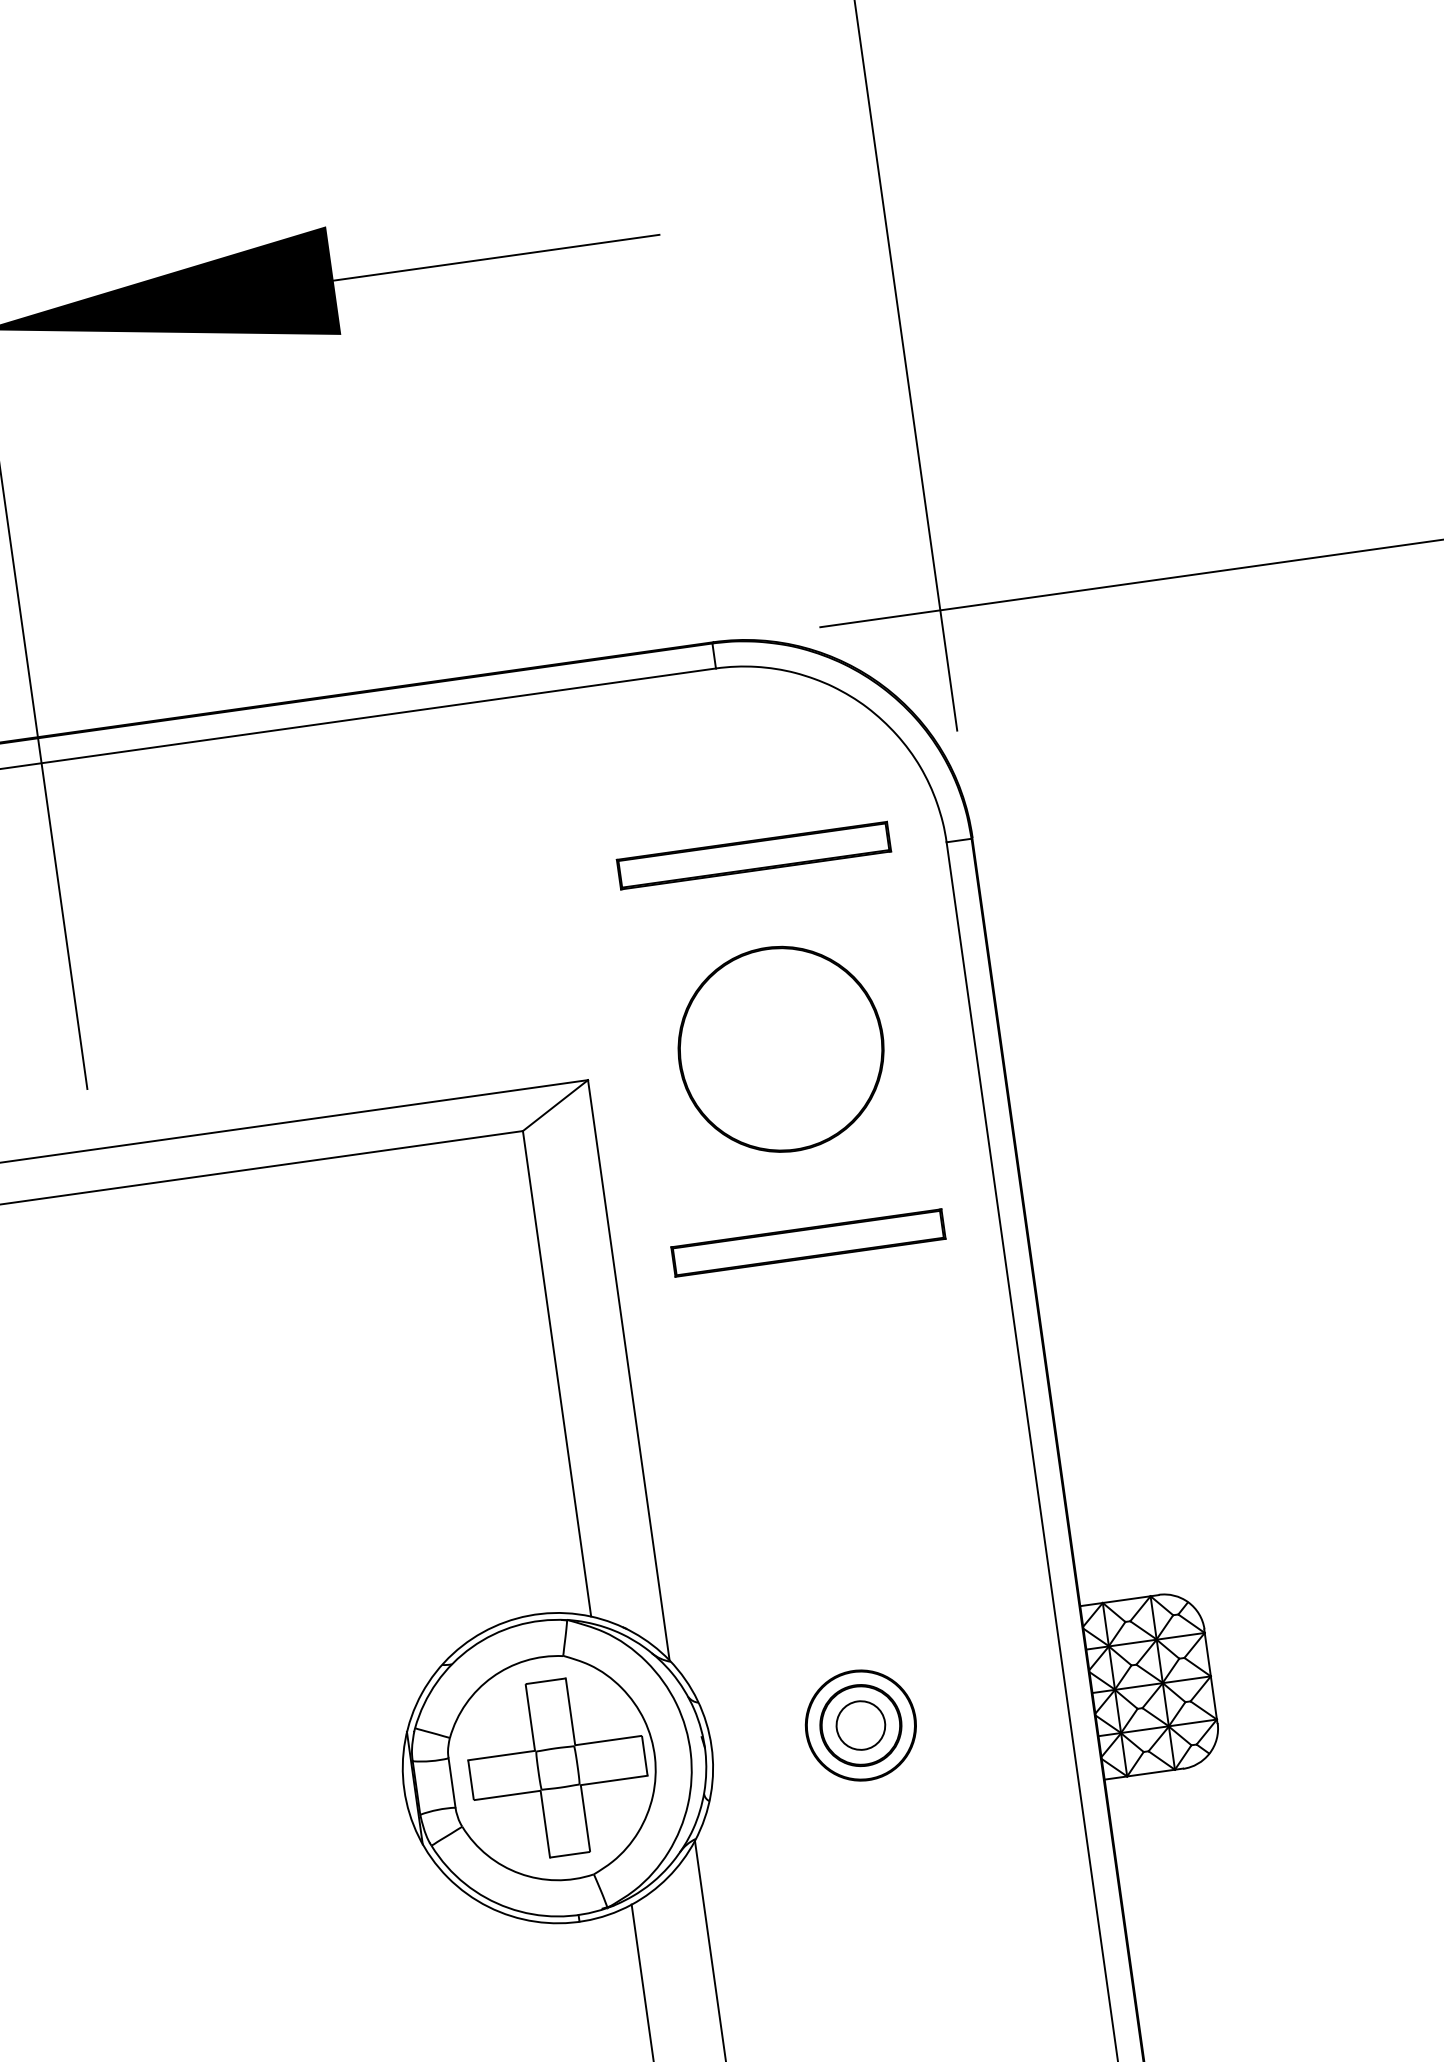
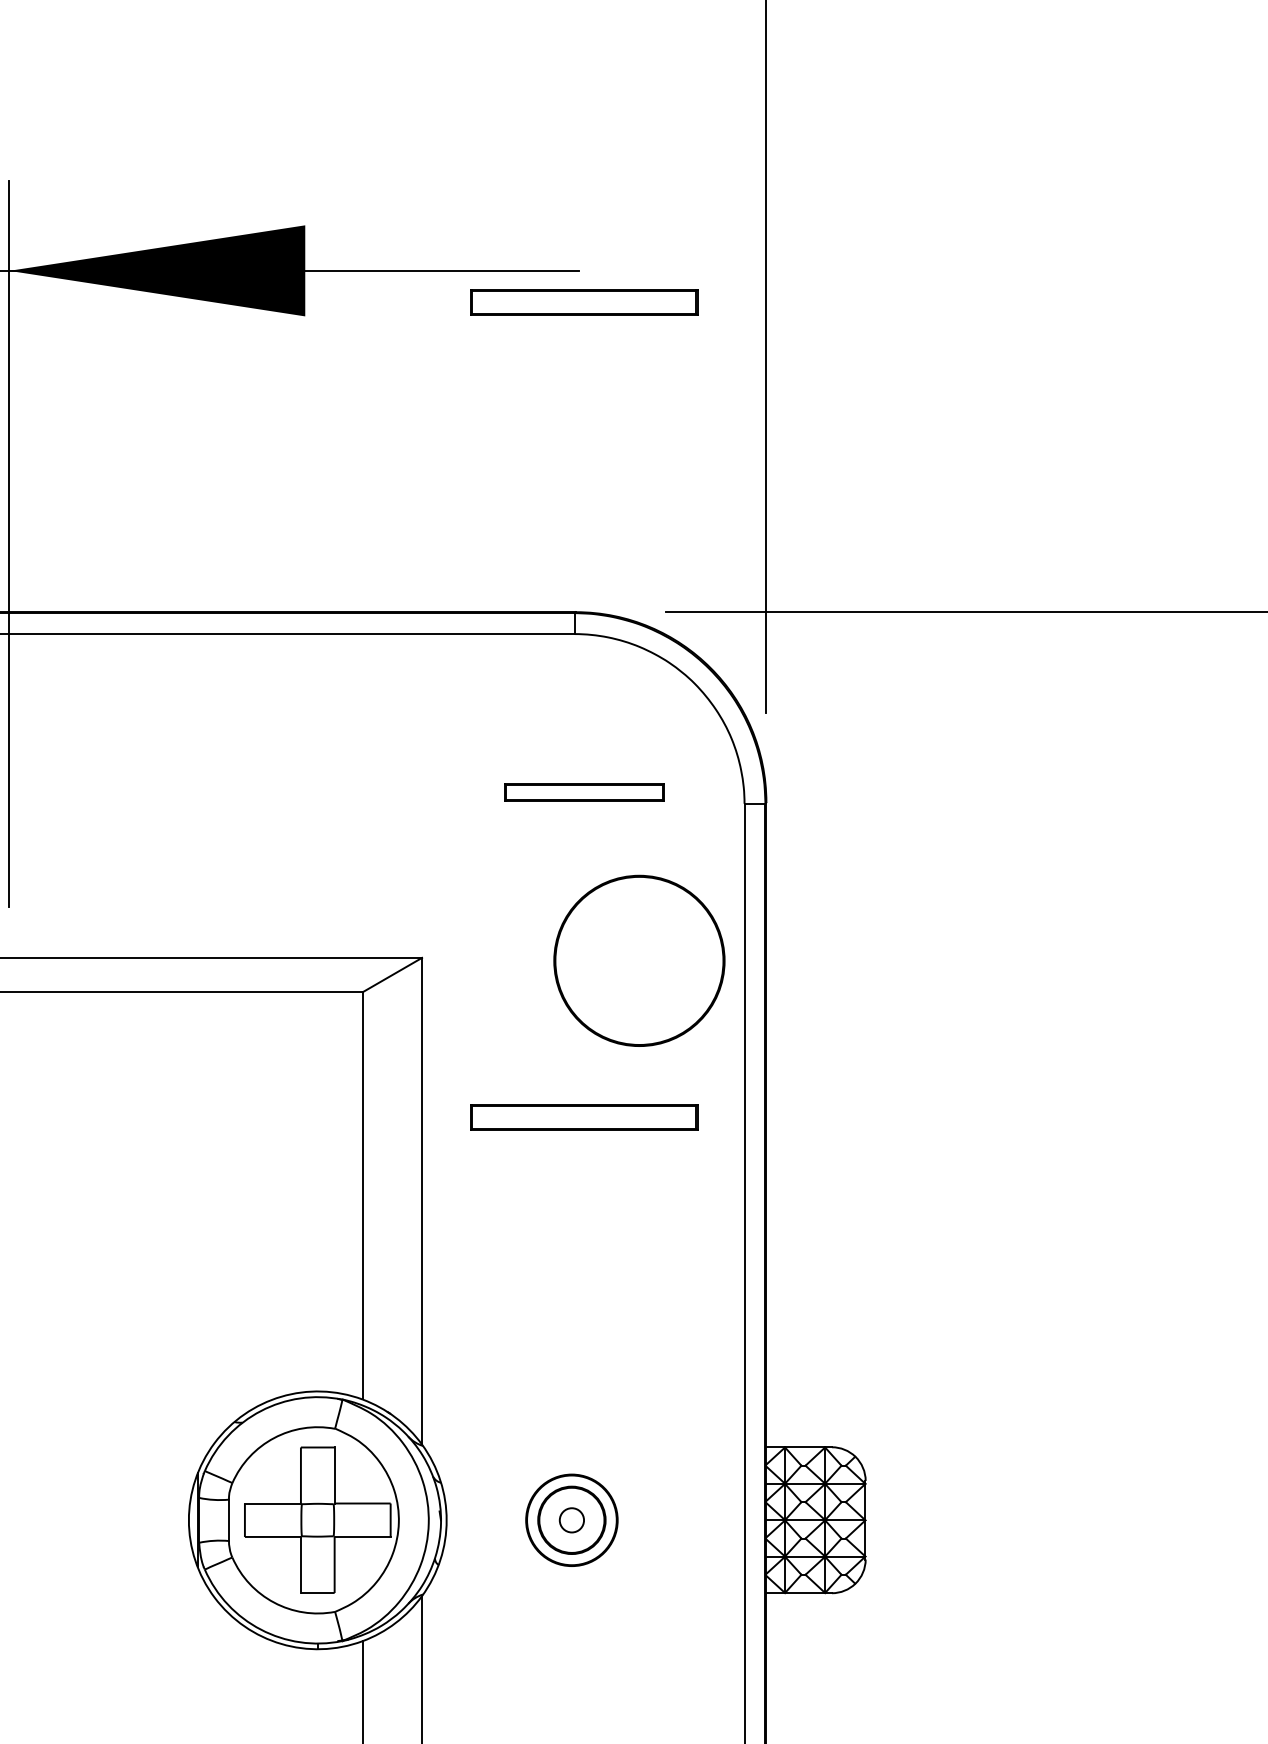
part: (671, 271) -> (584, 302), added
part: (753, 855) -> (584, 792), size x0.7
part: (781, 1048) -> (639, 960), moved
circle: (860, 1725) -> (571, 1520), size x0.6

